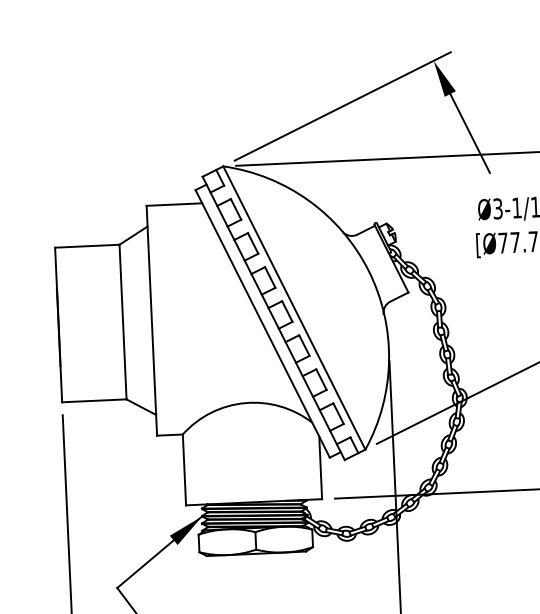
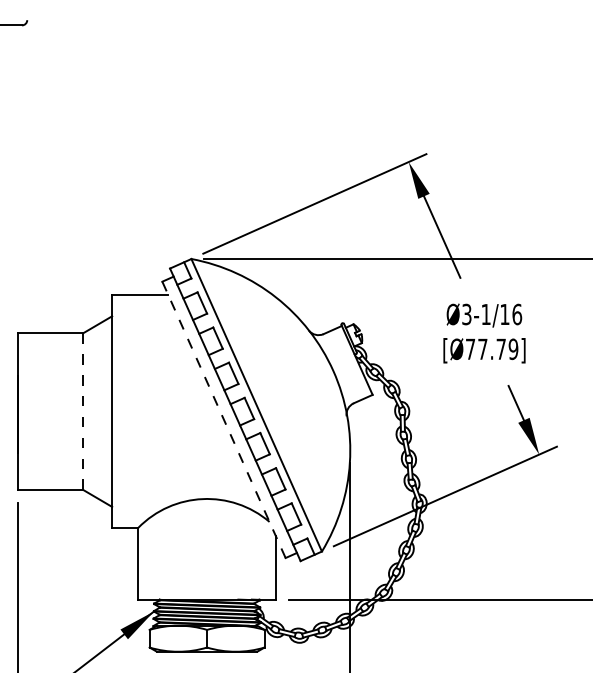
line: (123, 321) -> (83, 411), solid -> dashed
line: (262, 323) -> (223, 419), solid -> dashed

